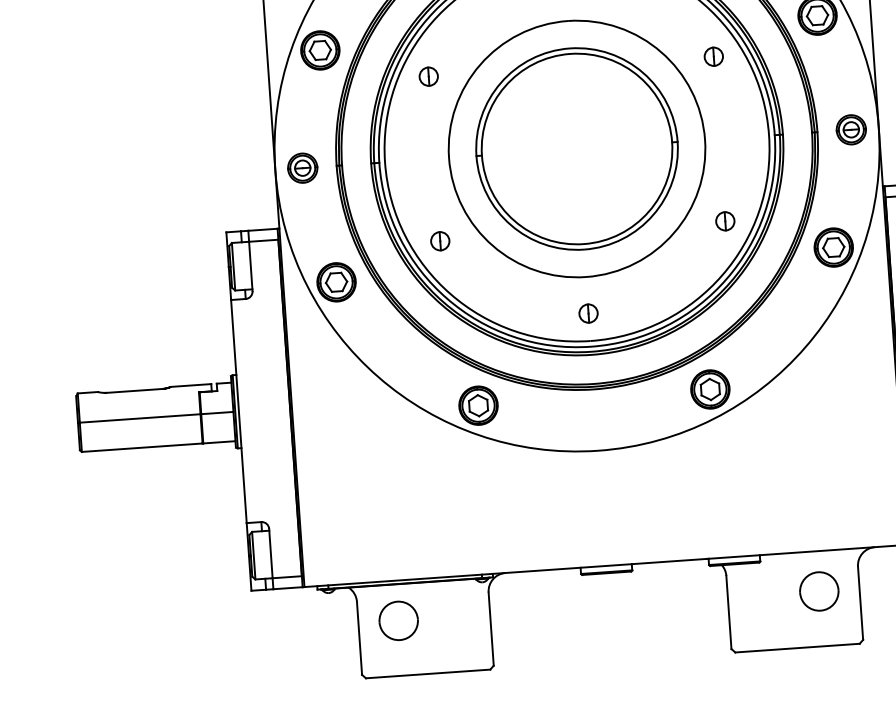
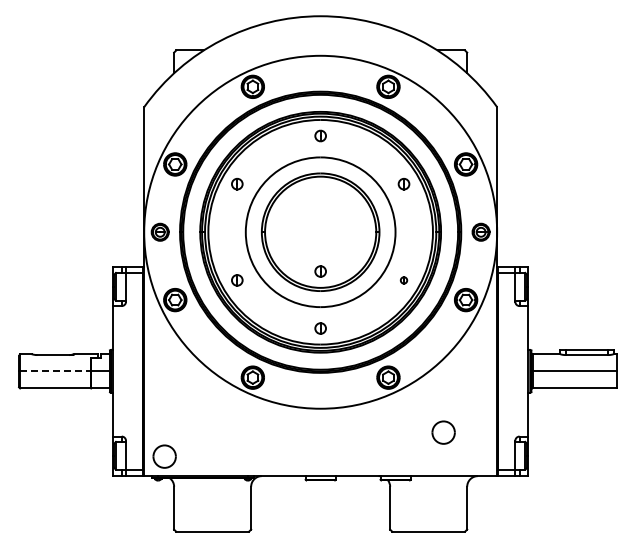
part: (581, 216) -> (320, 271), added
part: (724, 221) -> (403, 280), size x0.6
line: (140, 418) -> (55, 371), solid -> dashed
part: (819, 591) -> (443, 432), moved
part: (398, 620) -> (164, 456), moved

